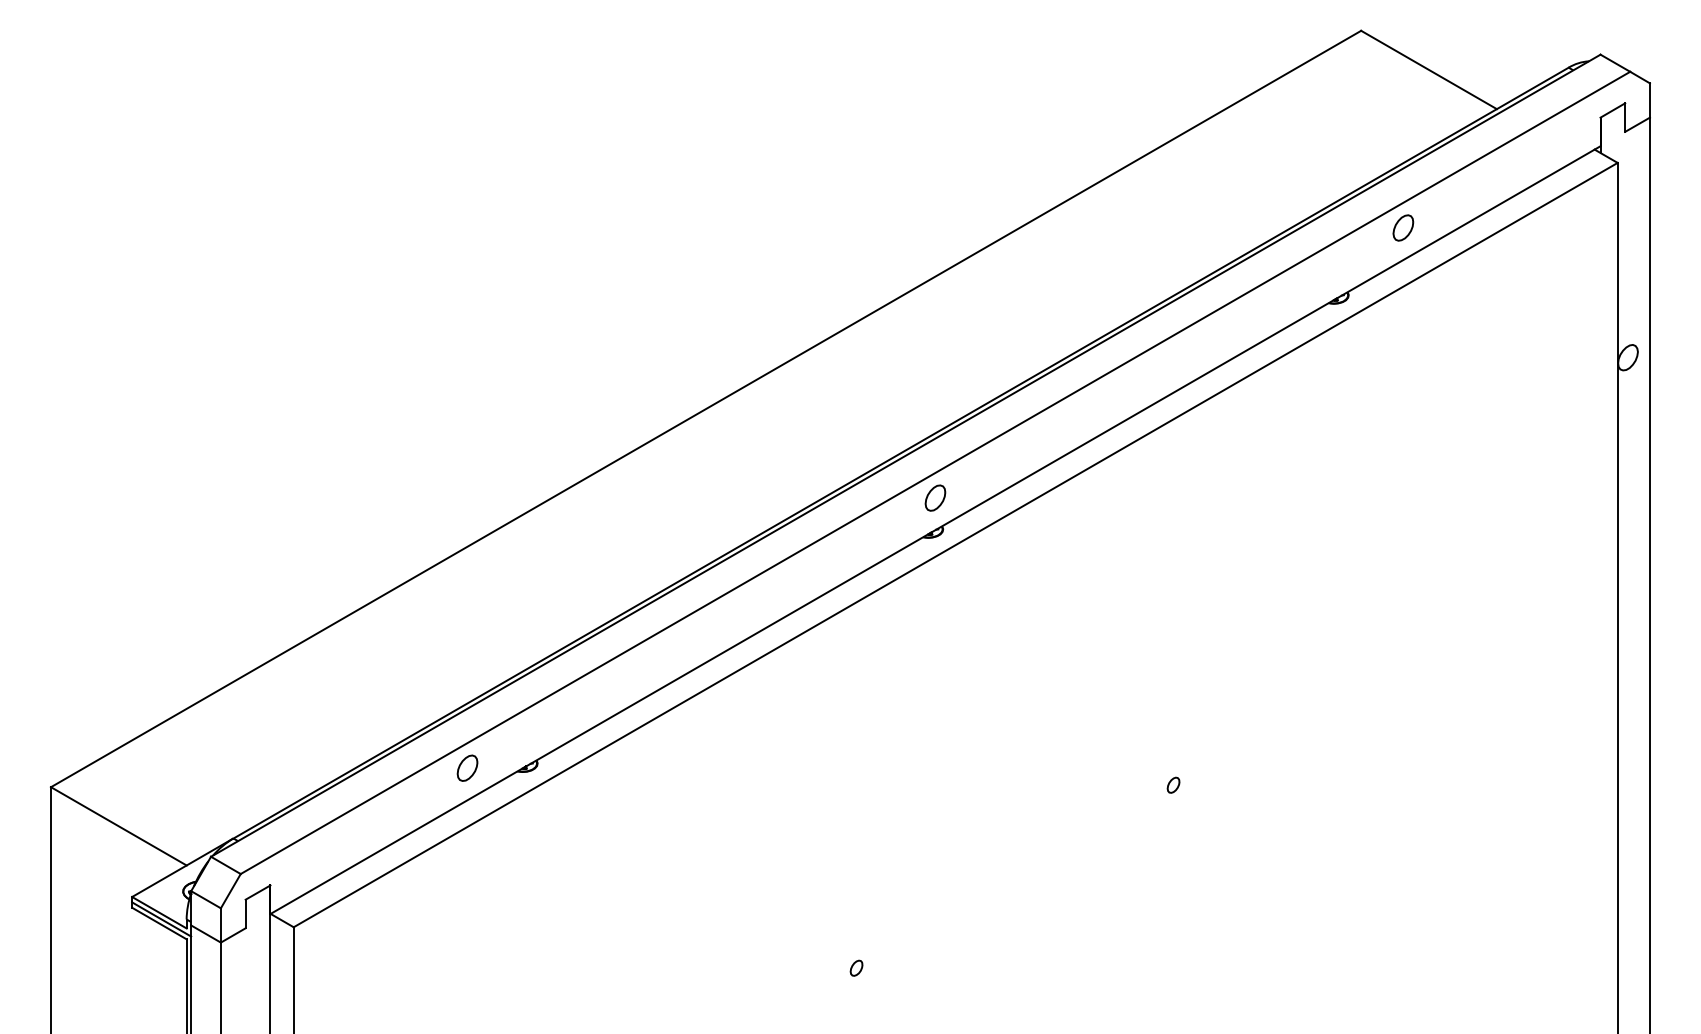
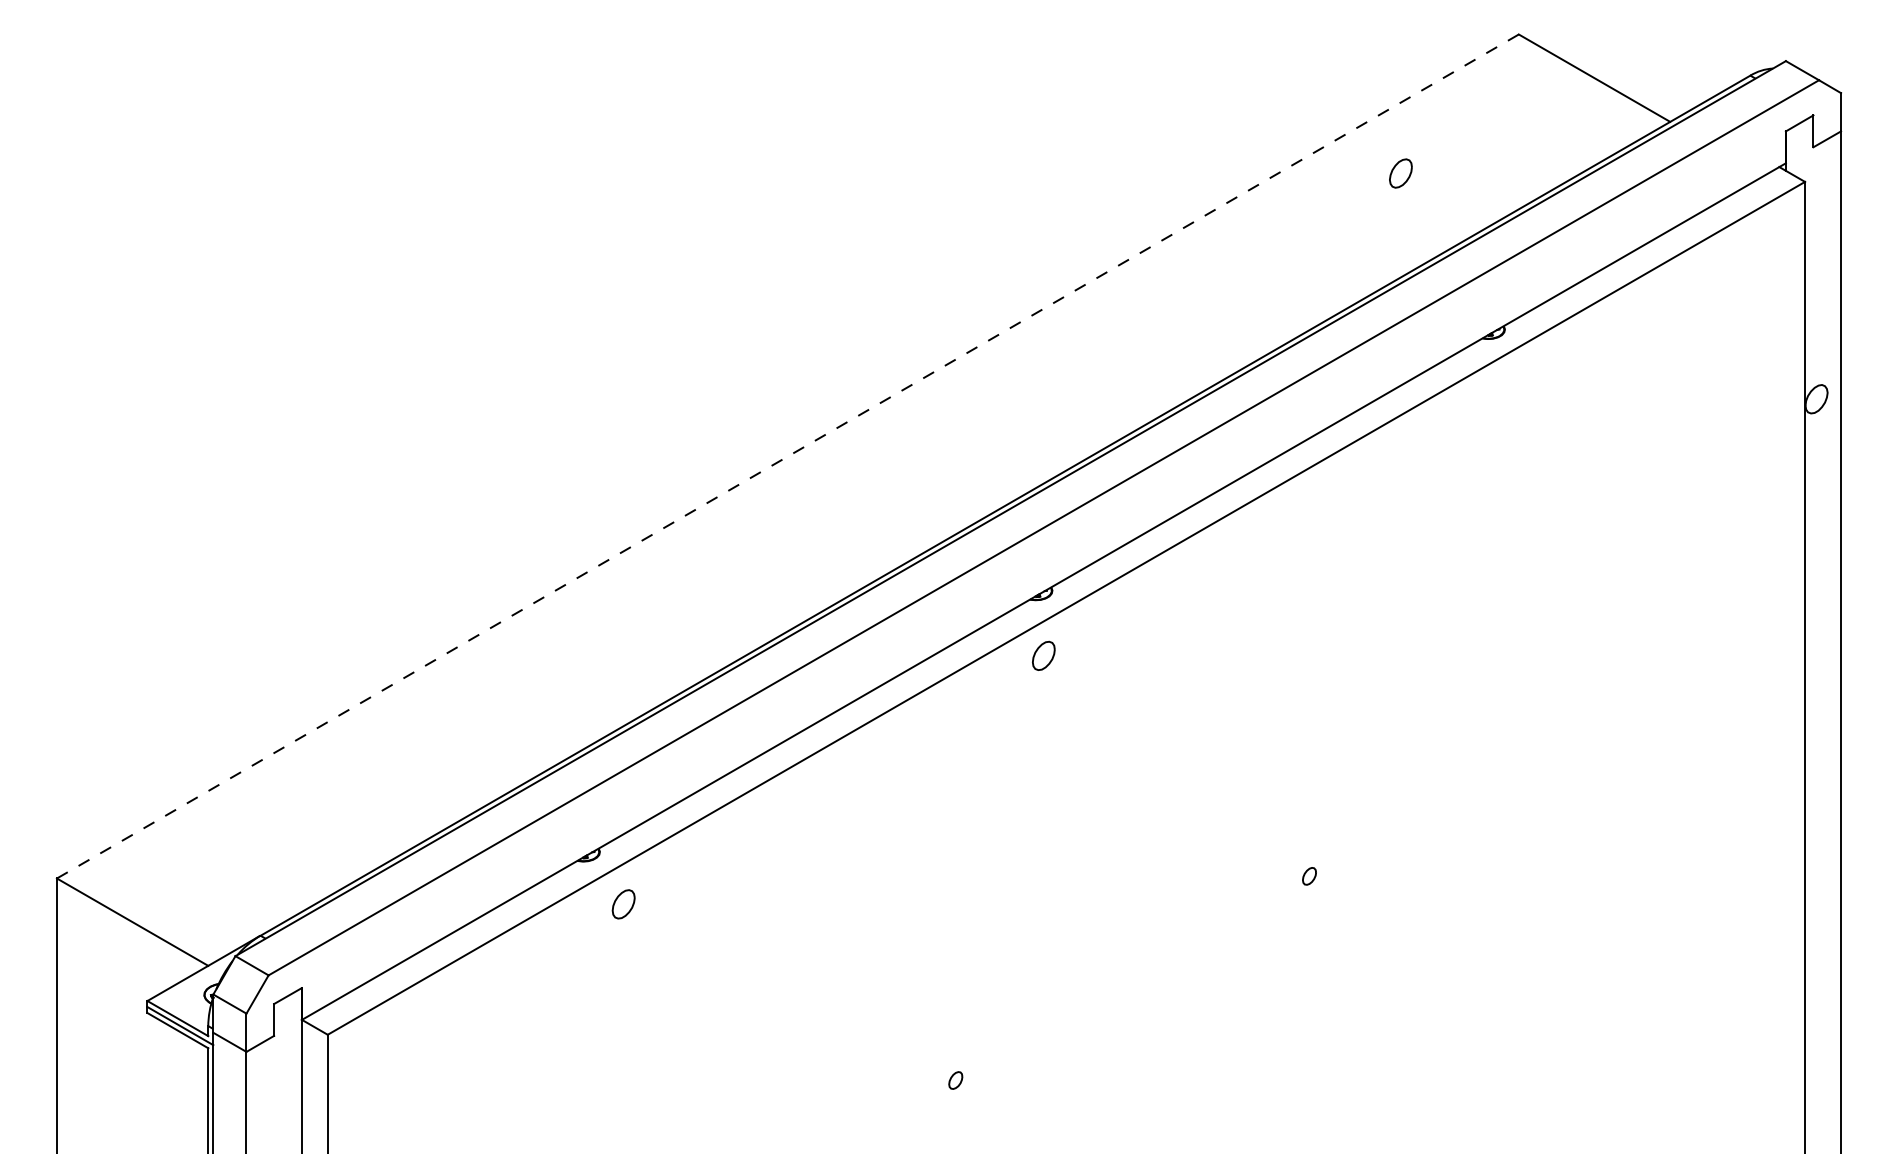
part: (1403, 227) -> (1400, 173), moved
line: (706, 409) -> (788, 456), solid -> dashed
part: (935, 497) -> (1043, 655), moved
part: (467, 768) -> (623, 904), moved

